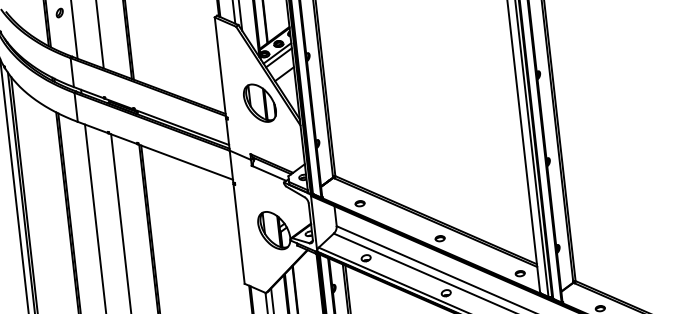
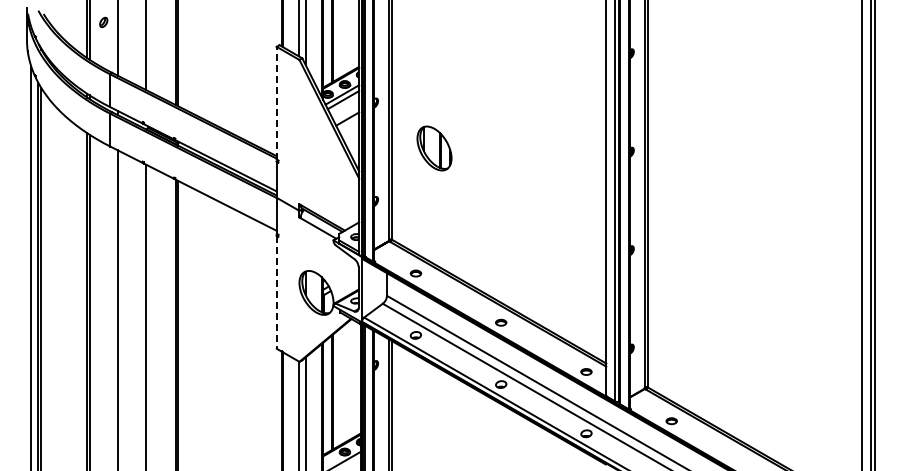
line: (220, 66) -> (276, 102), solid -> dashed
part: (259, 103) -> (434, 148), moved
line: (238, 234) -> (276, 292), solid -> dashed

